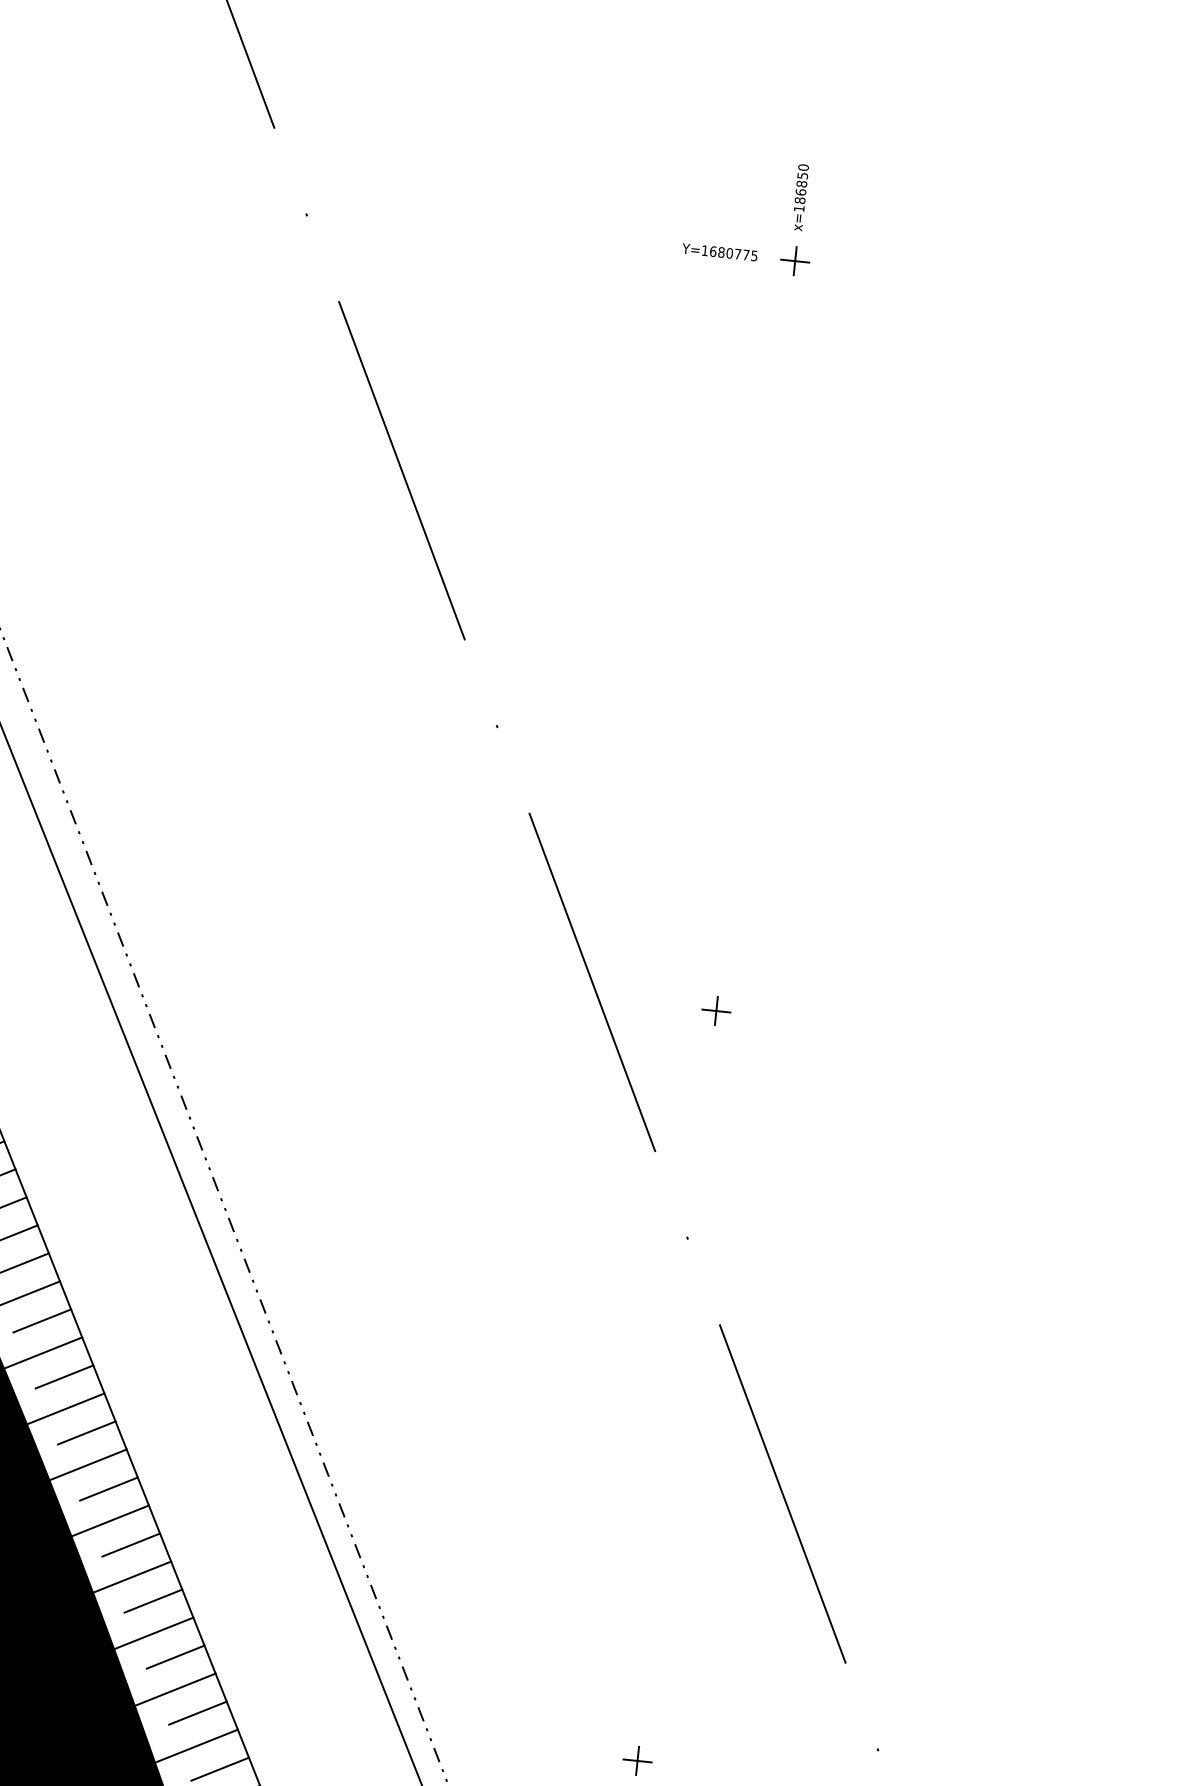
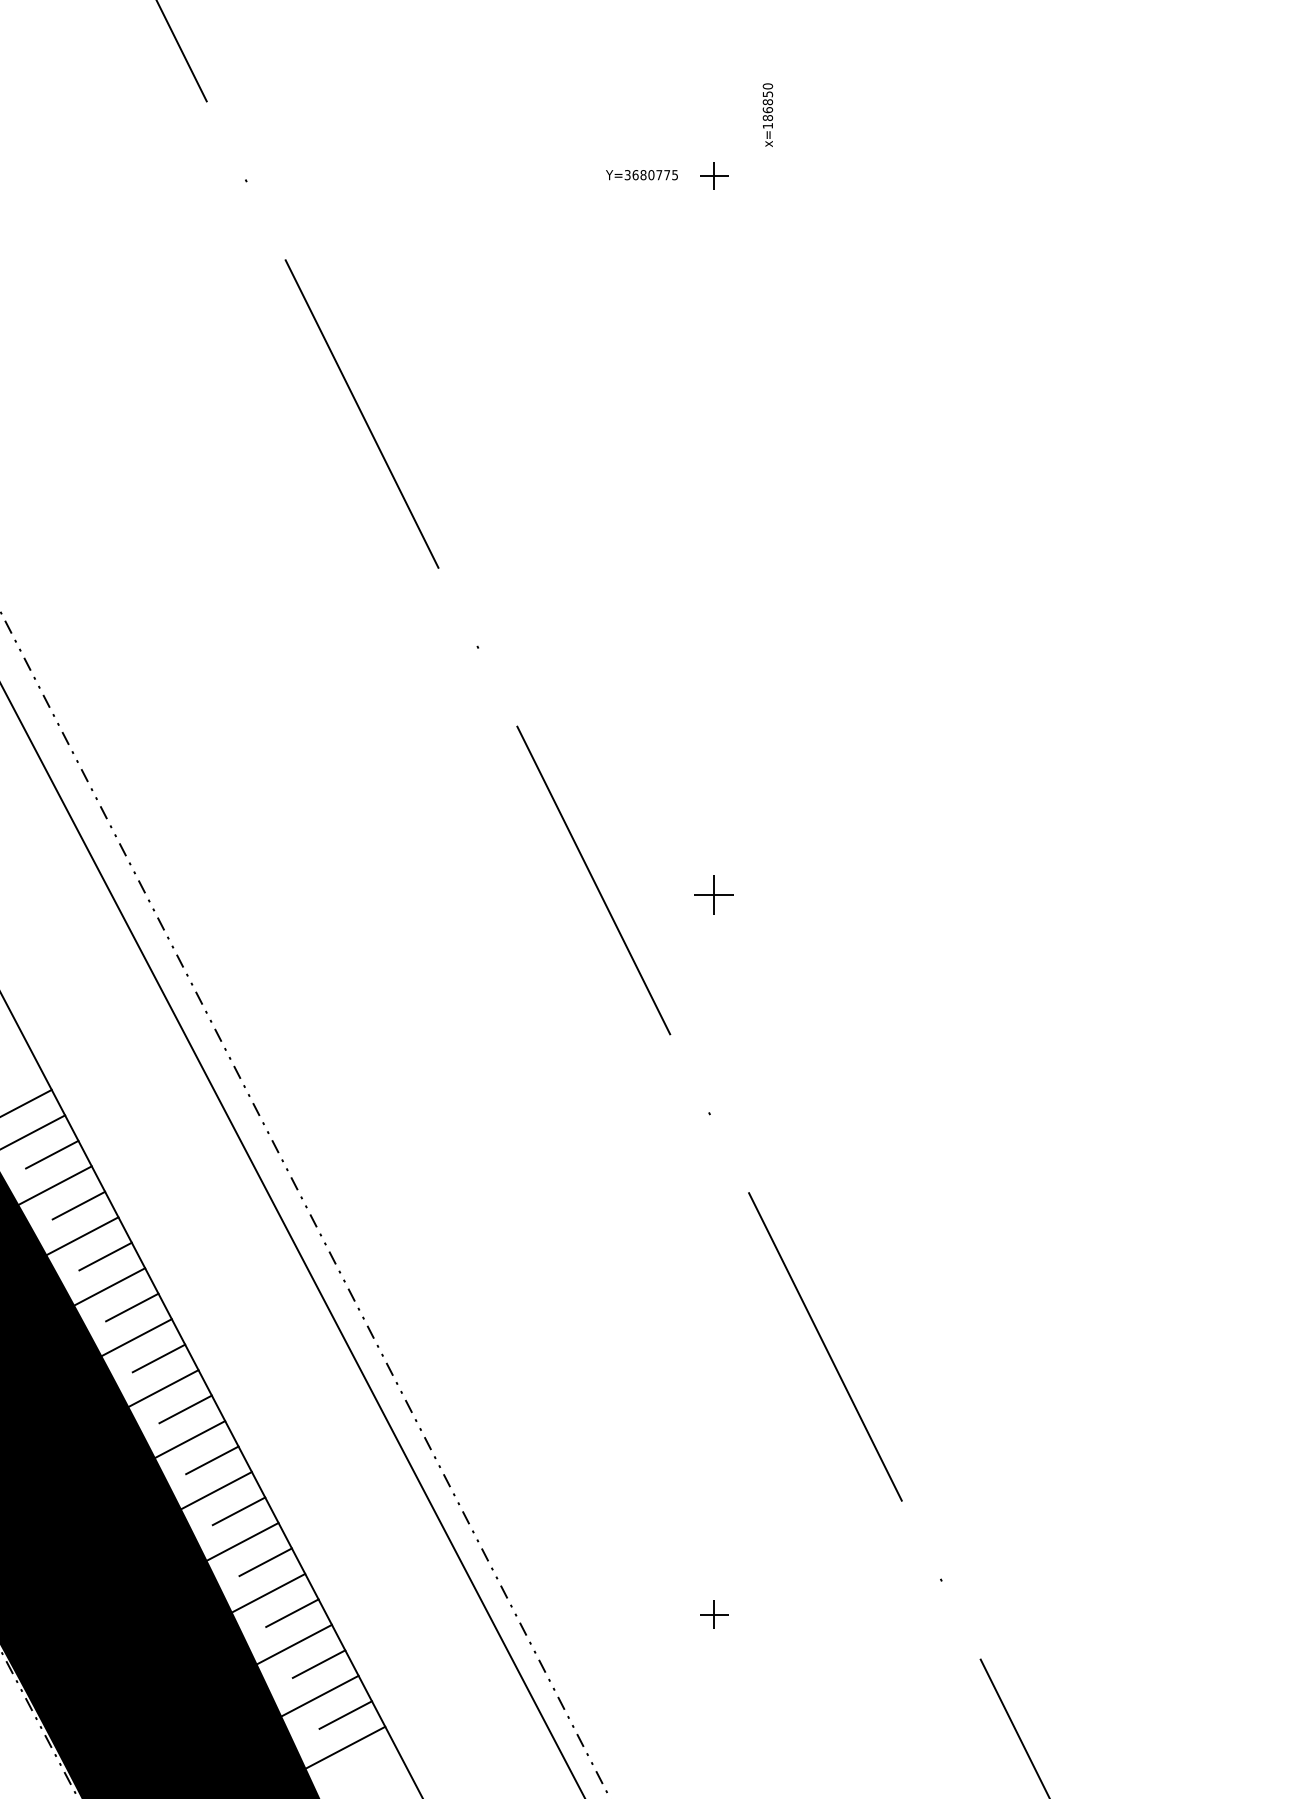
text: (800, 196) -> (767, 114), moved
text: (704, 251) -> (627, 175), Y=1680775 -> Y=3680775
part: (716, 1011) -> (714, 895), size x1.4

